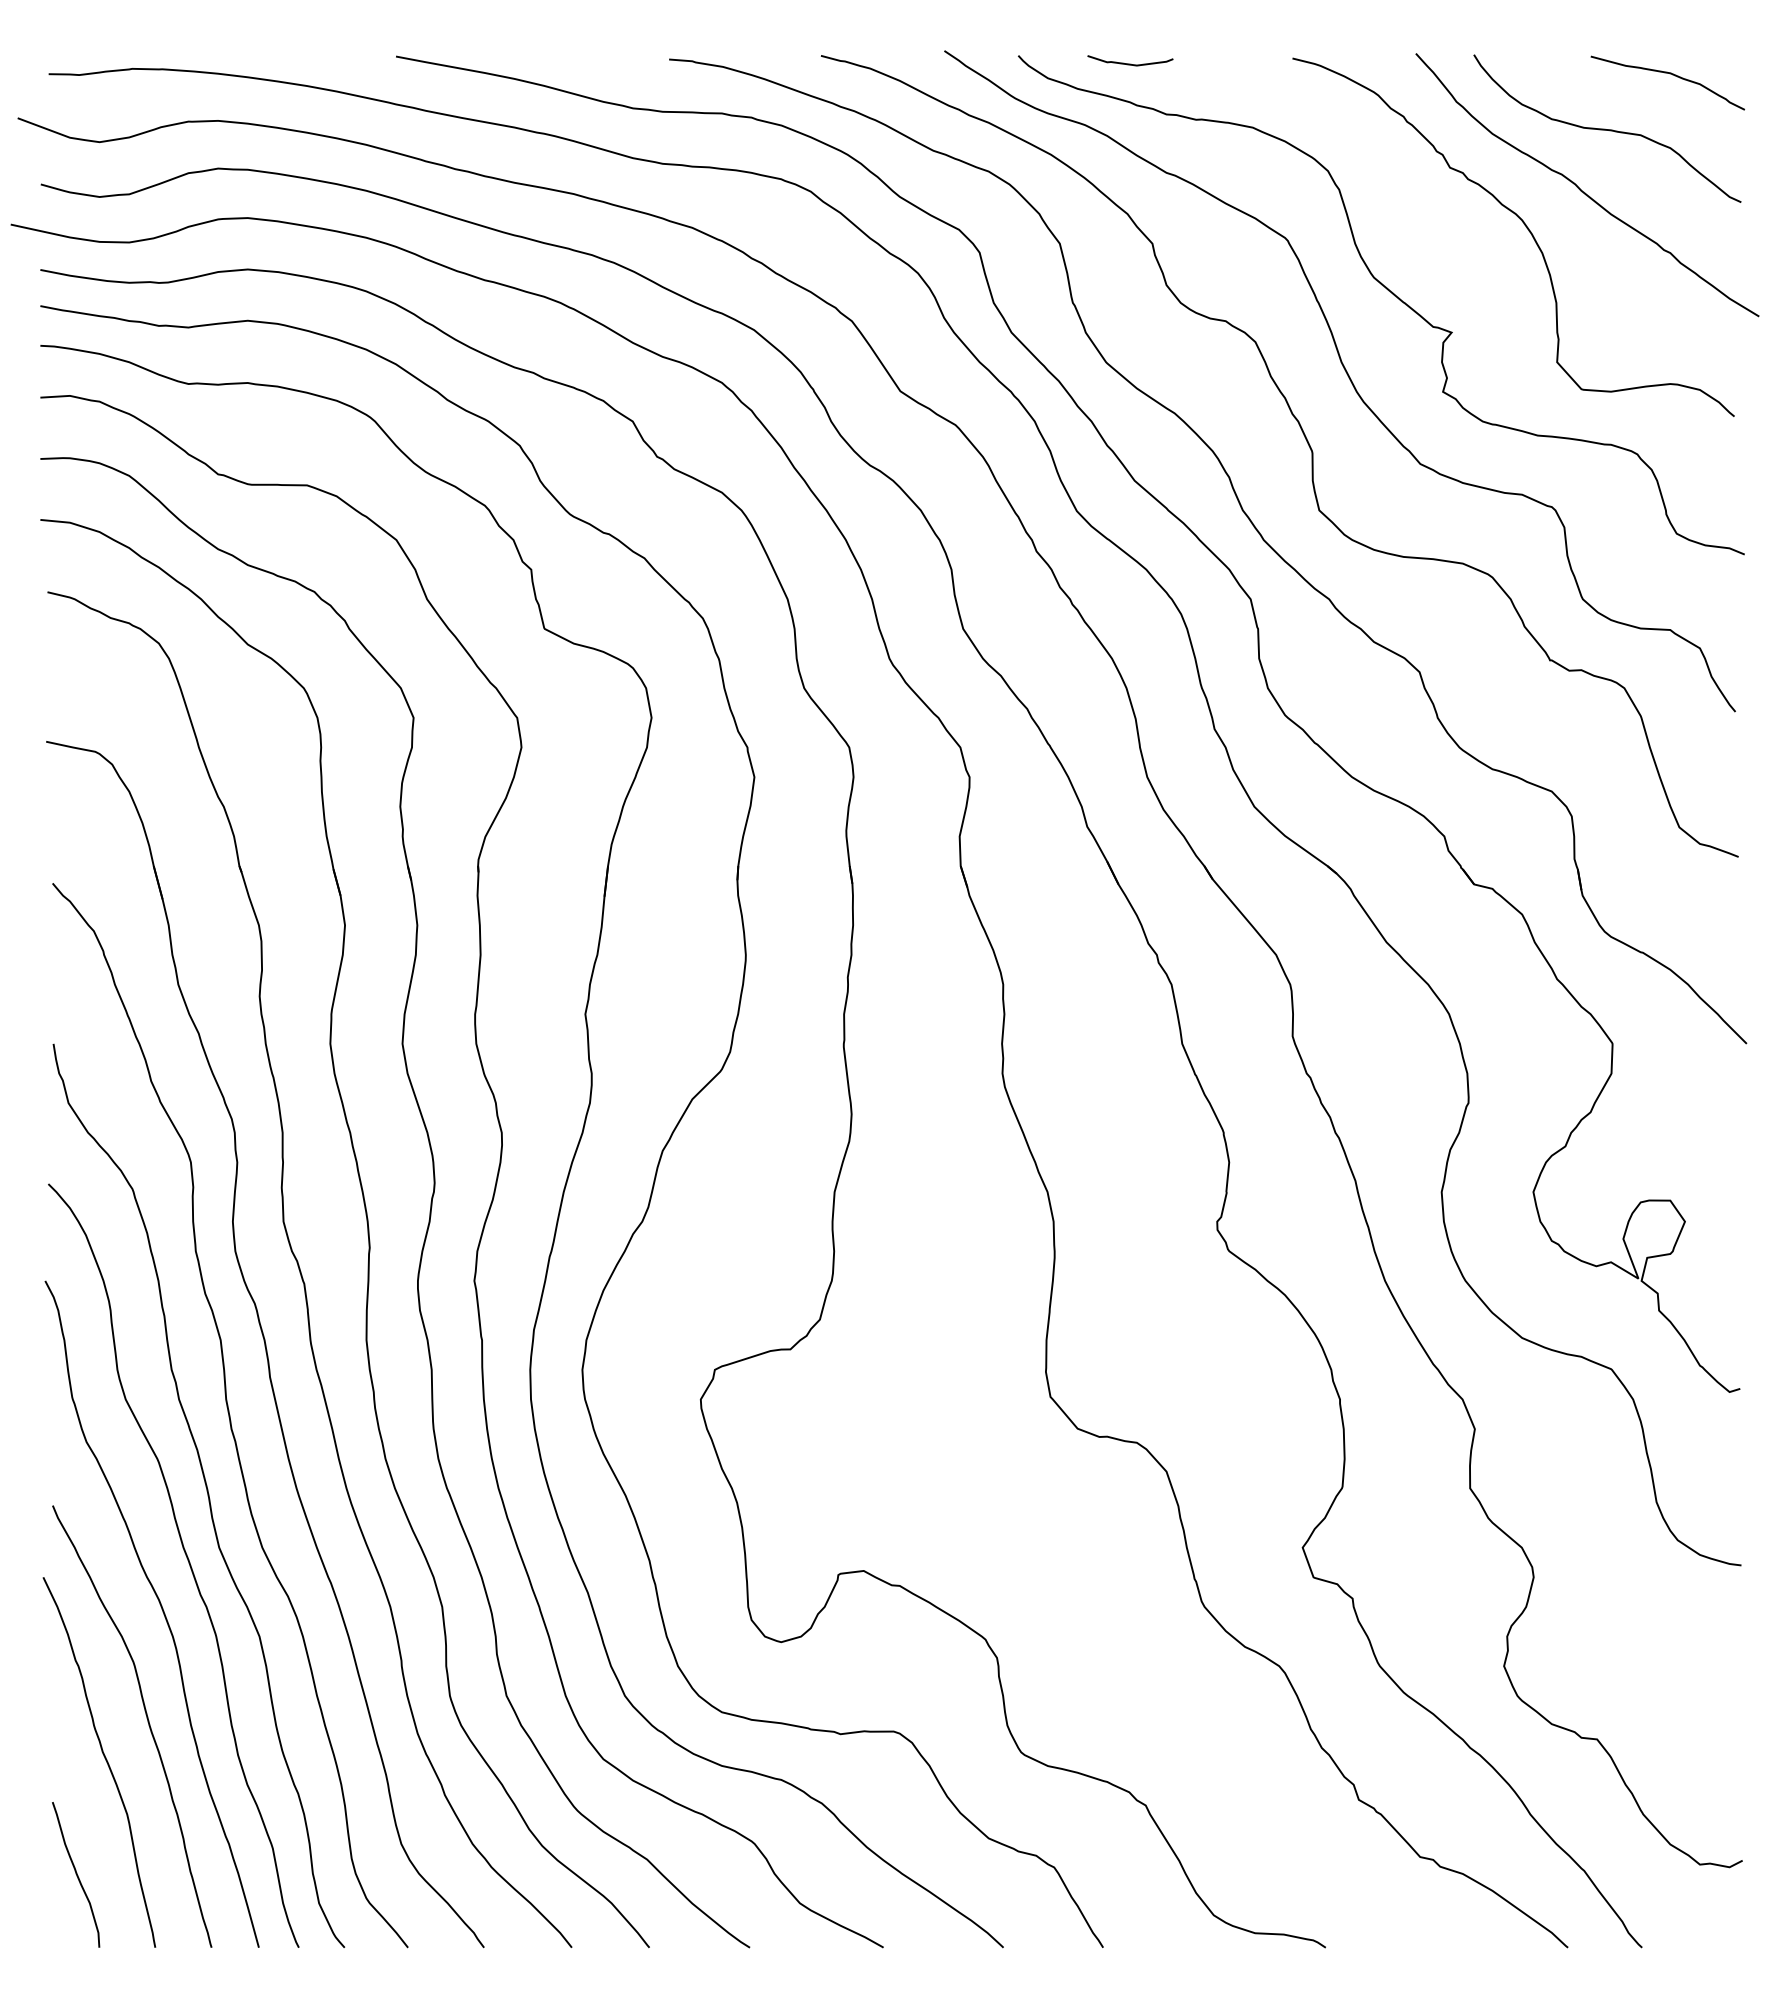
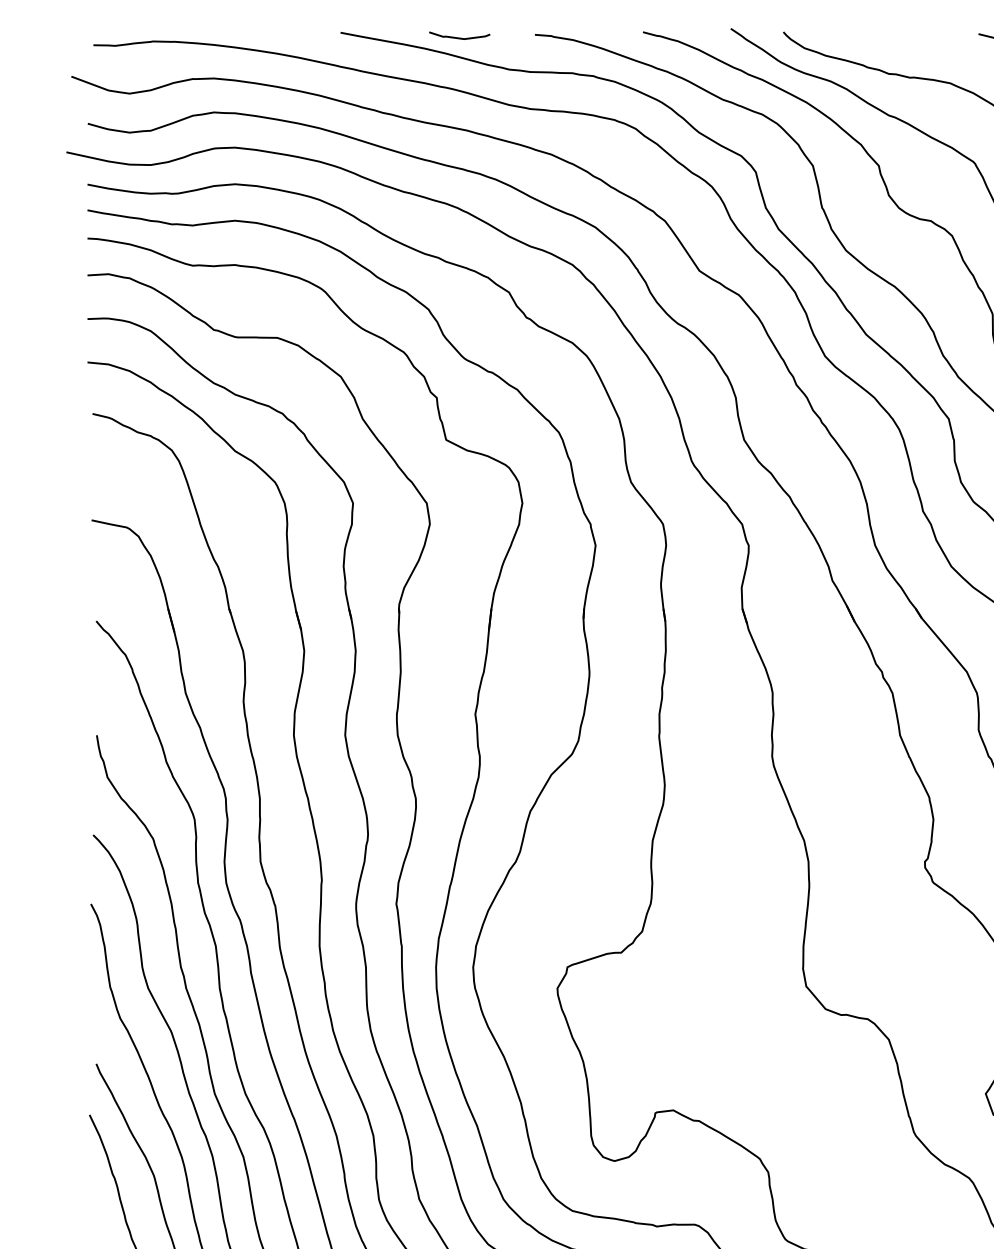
curve: (1130, 63) -> (459, 37), moved

